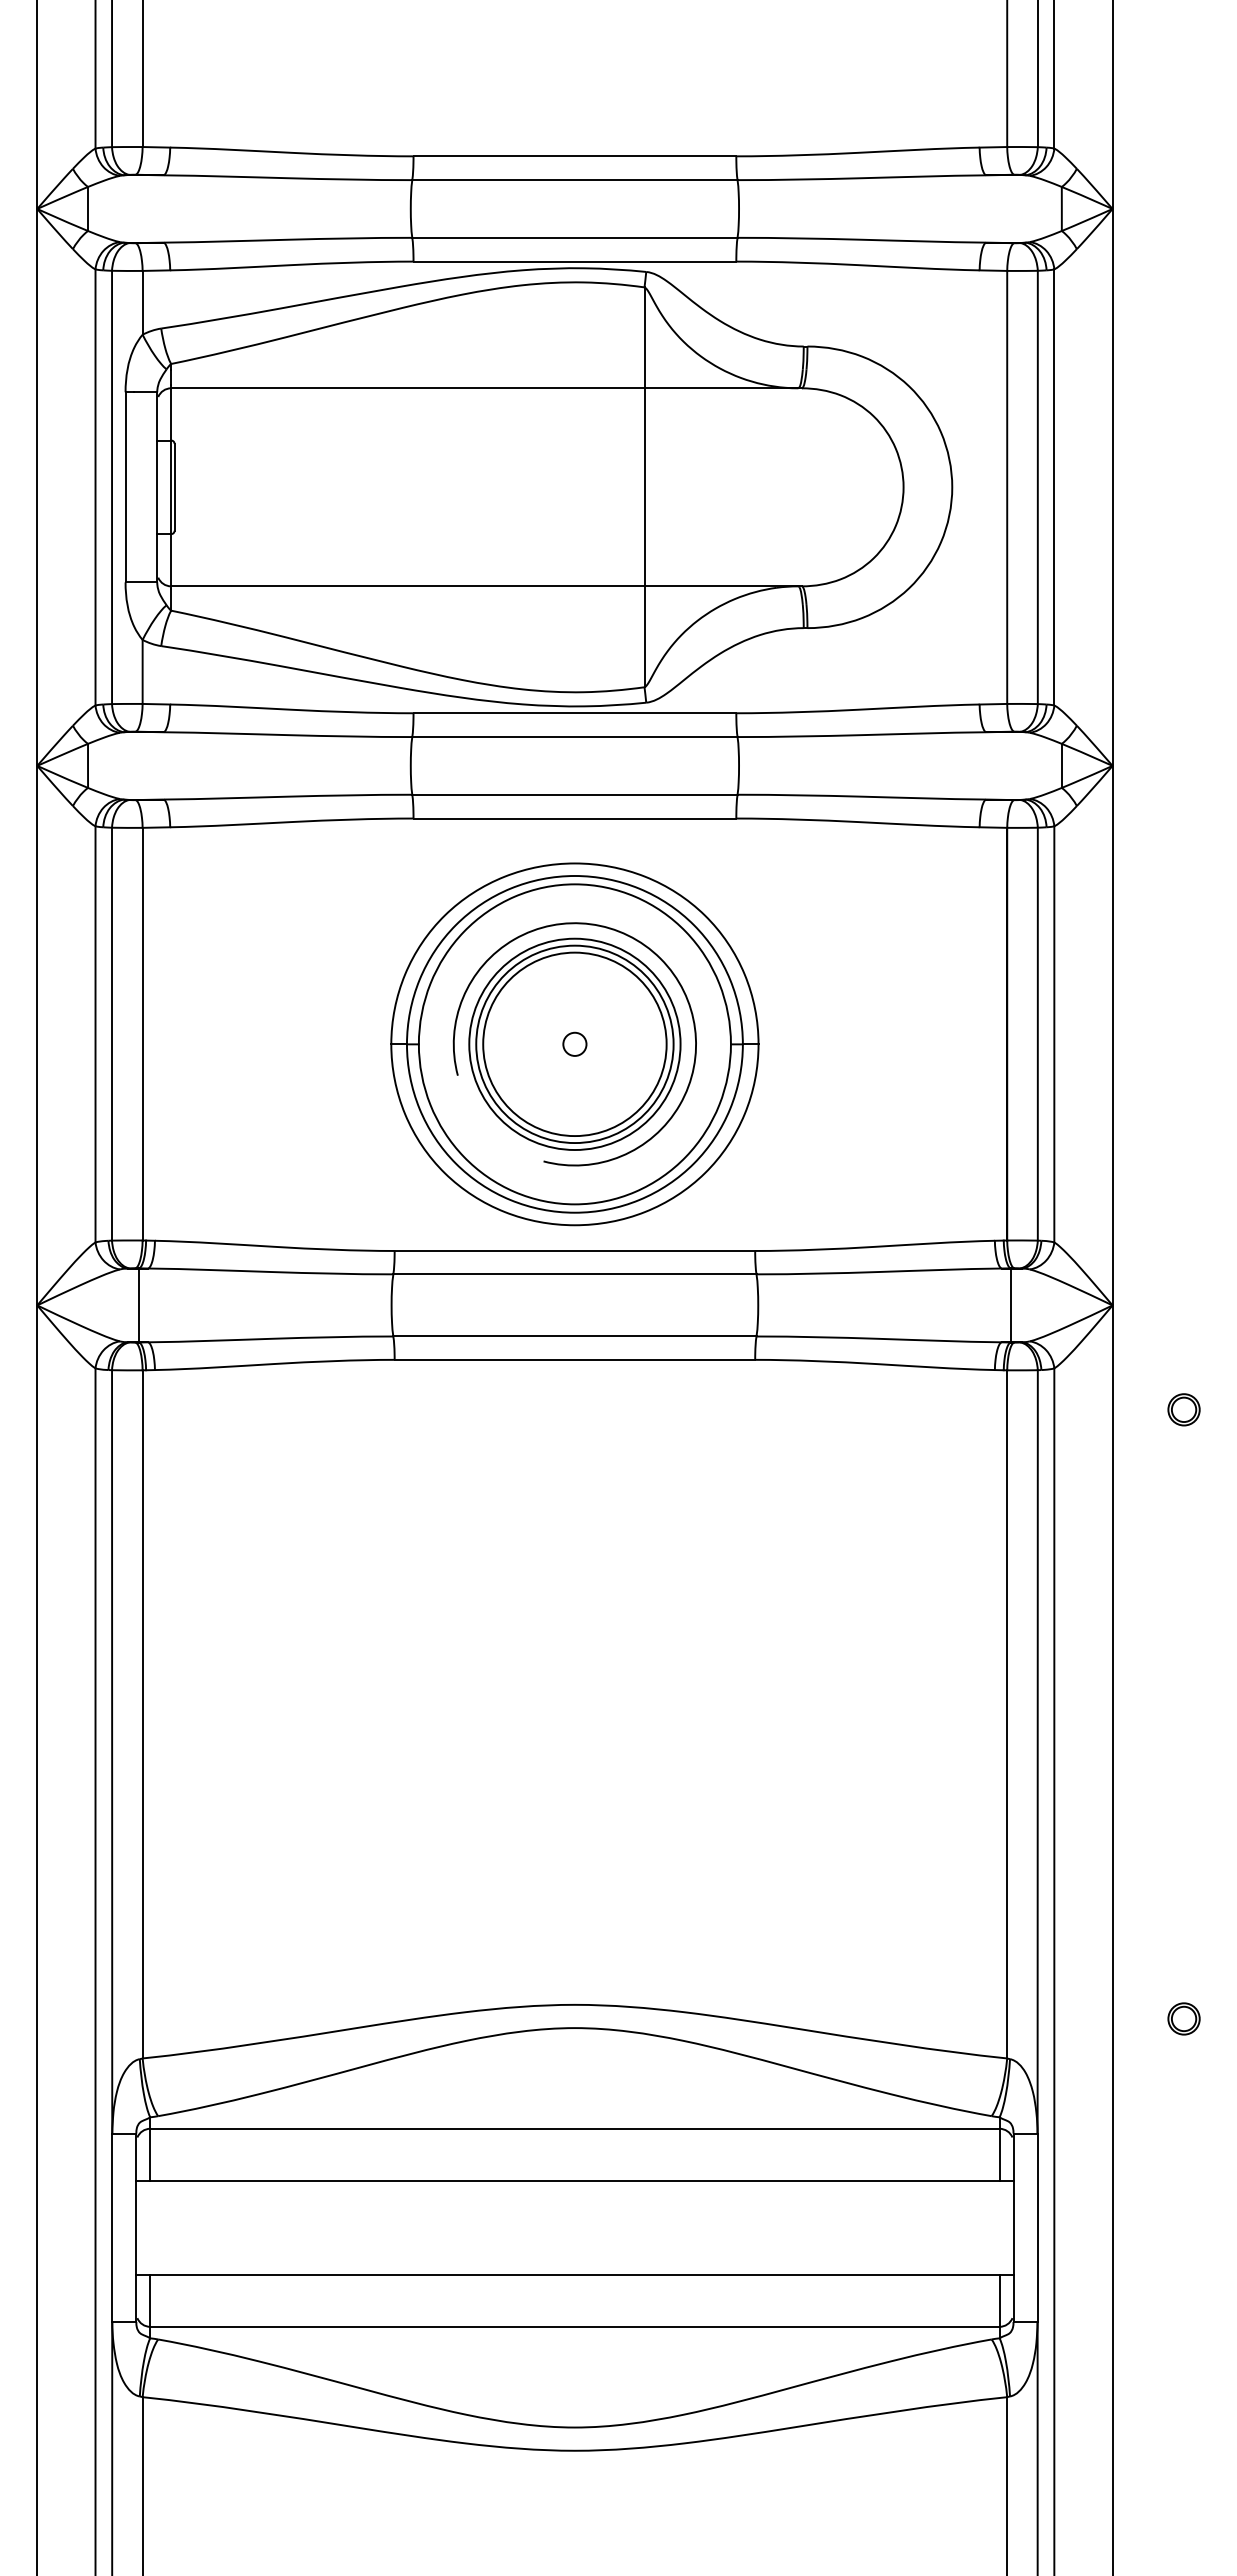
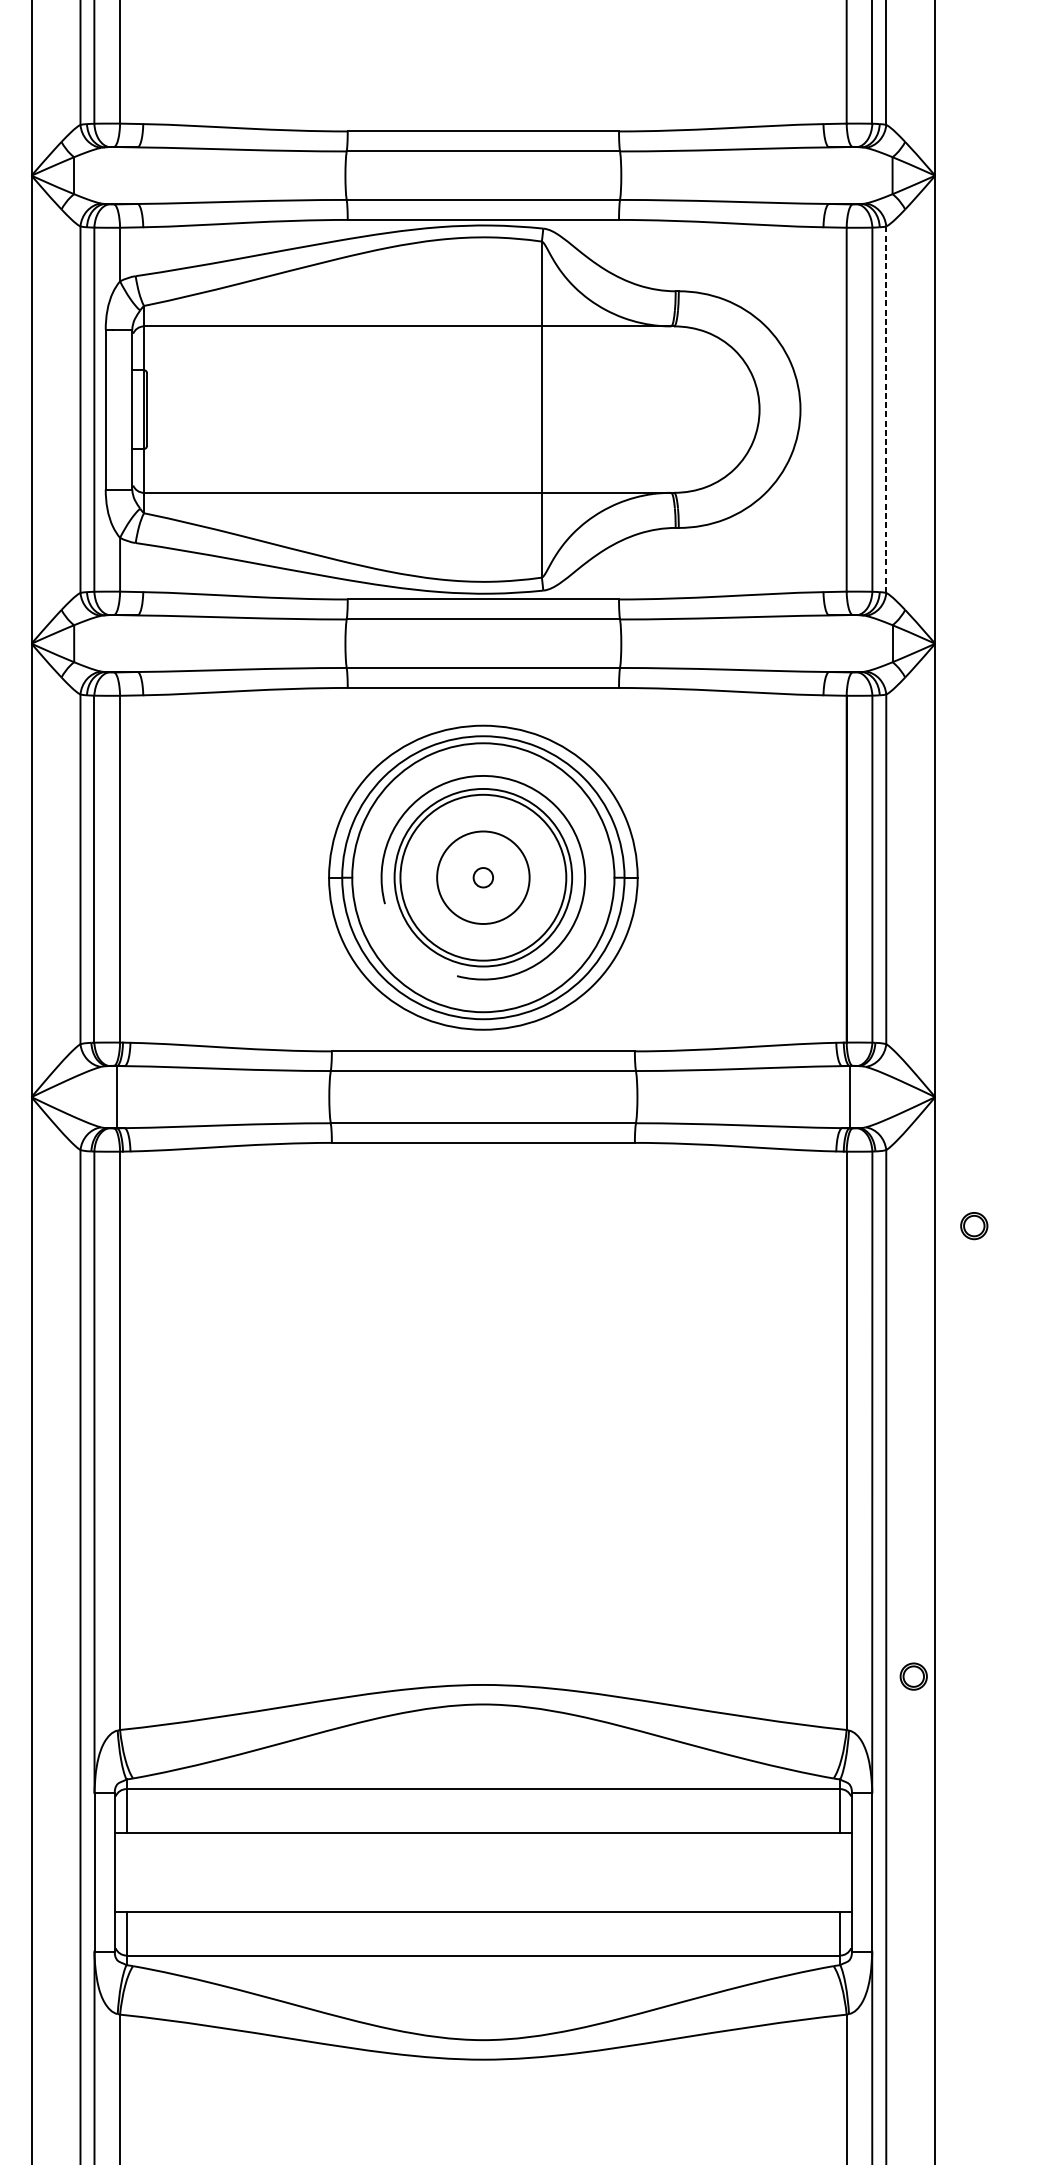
line: (1054, 486) -> (886, 408), solid -> dashed
circle: (574, 1044) -> (483, 877), size x0.6
part: (1183, 1409) -> (973, 1225), moved
part: (1183, 2018) -> (913, 1676), moved

